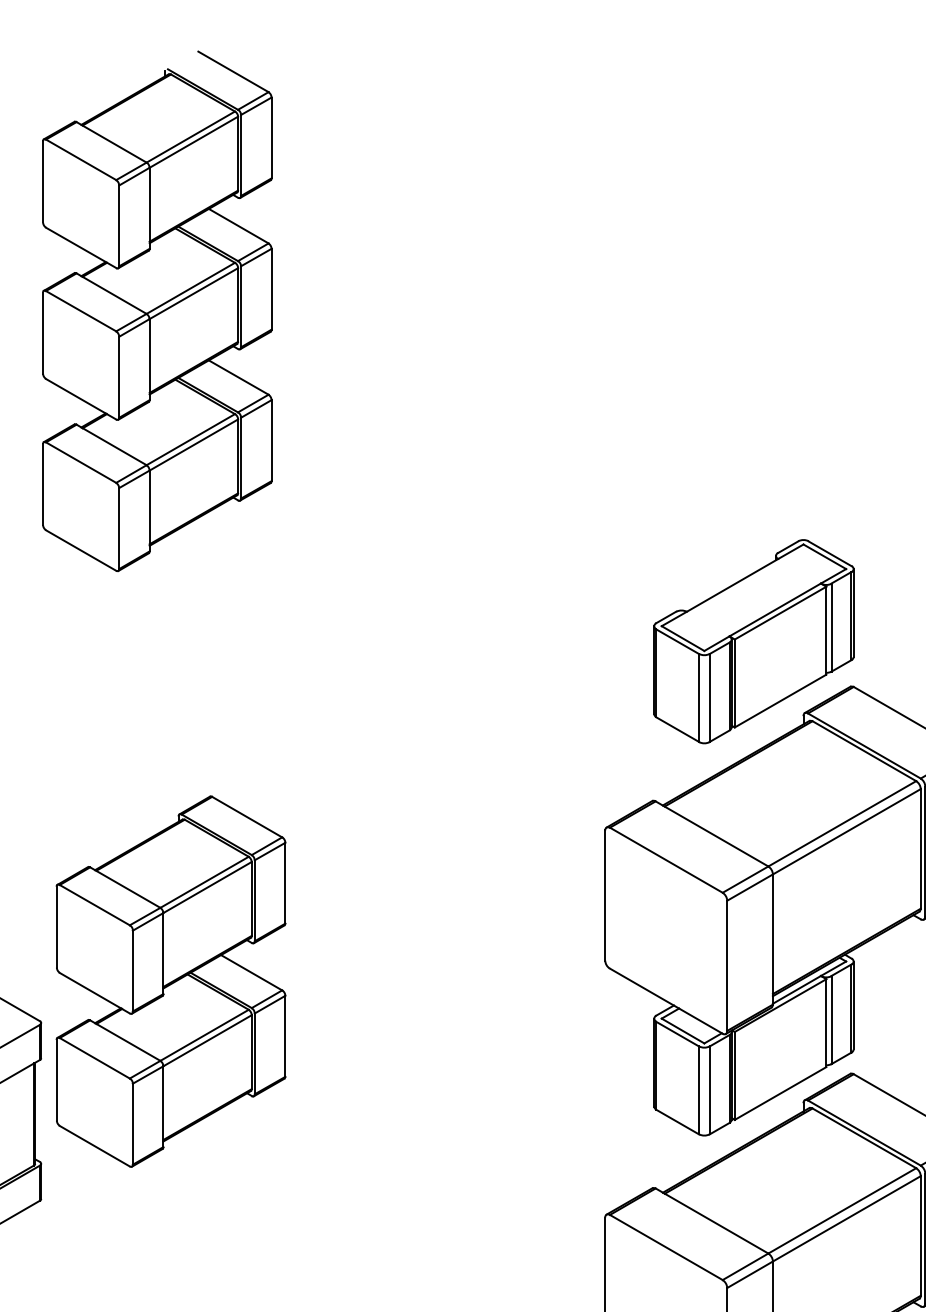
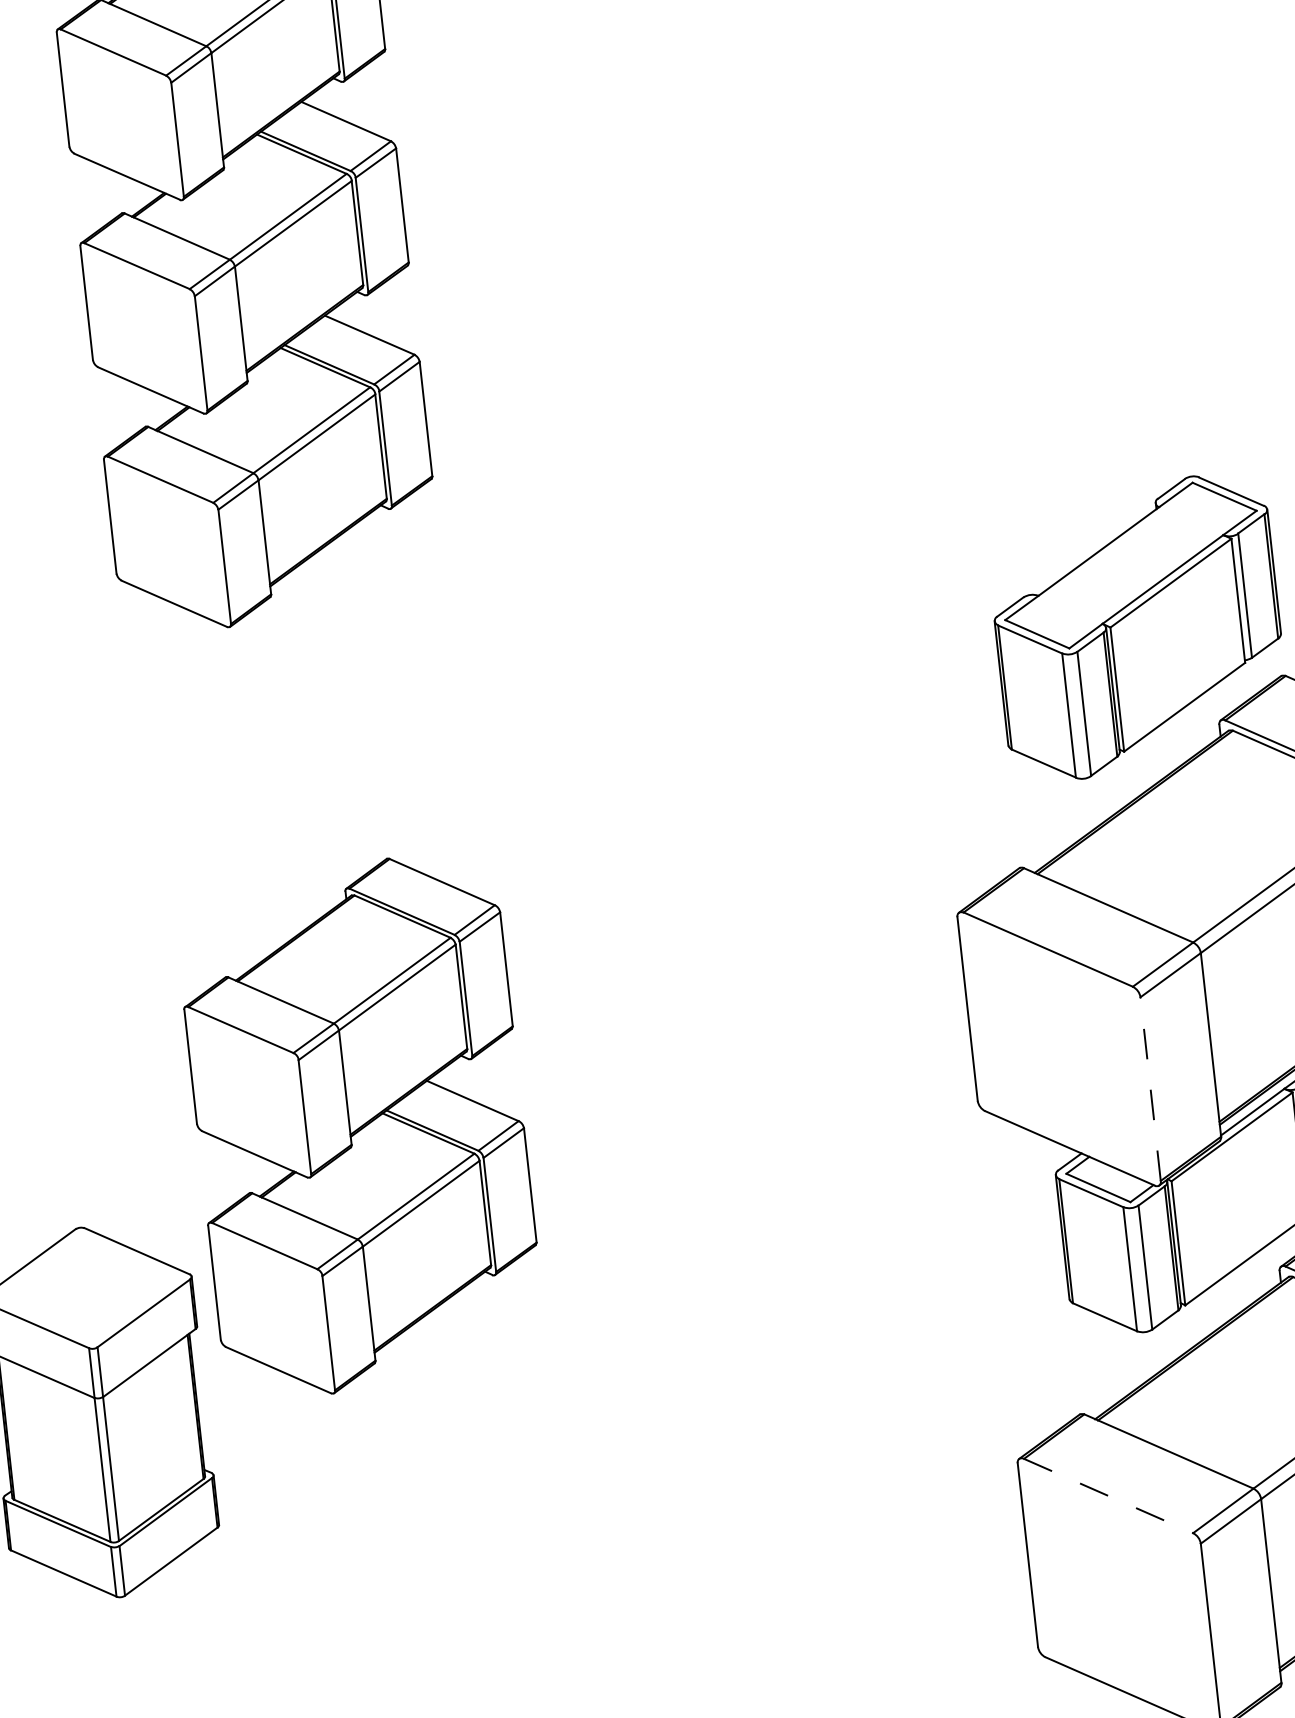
line: (727, 965) -> (1150, 1088), solid -> dashed
part: (170, 981) -> (359, 1125), moved
line: (666, 1247) -> (1108, 1495), solid -> dashed

